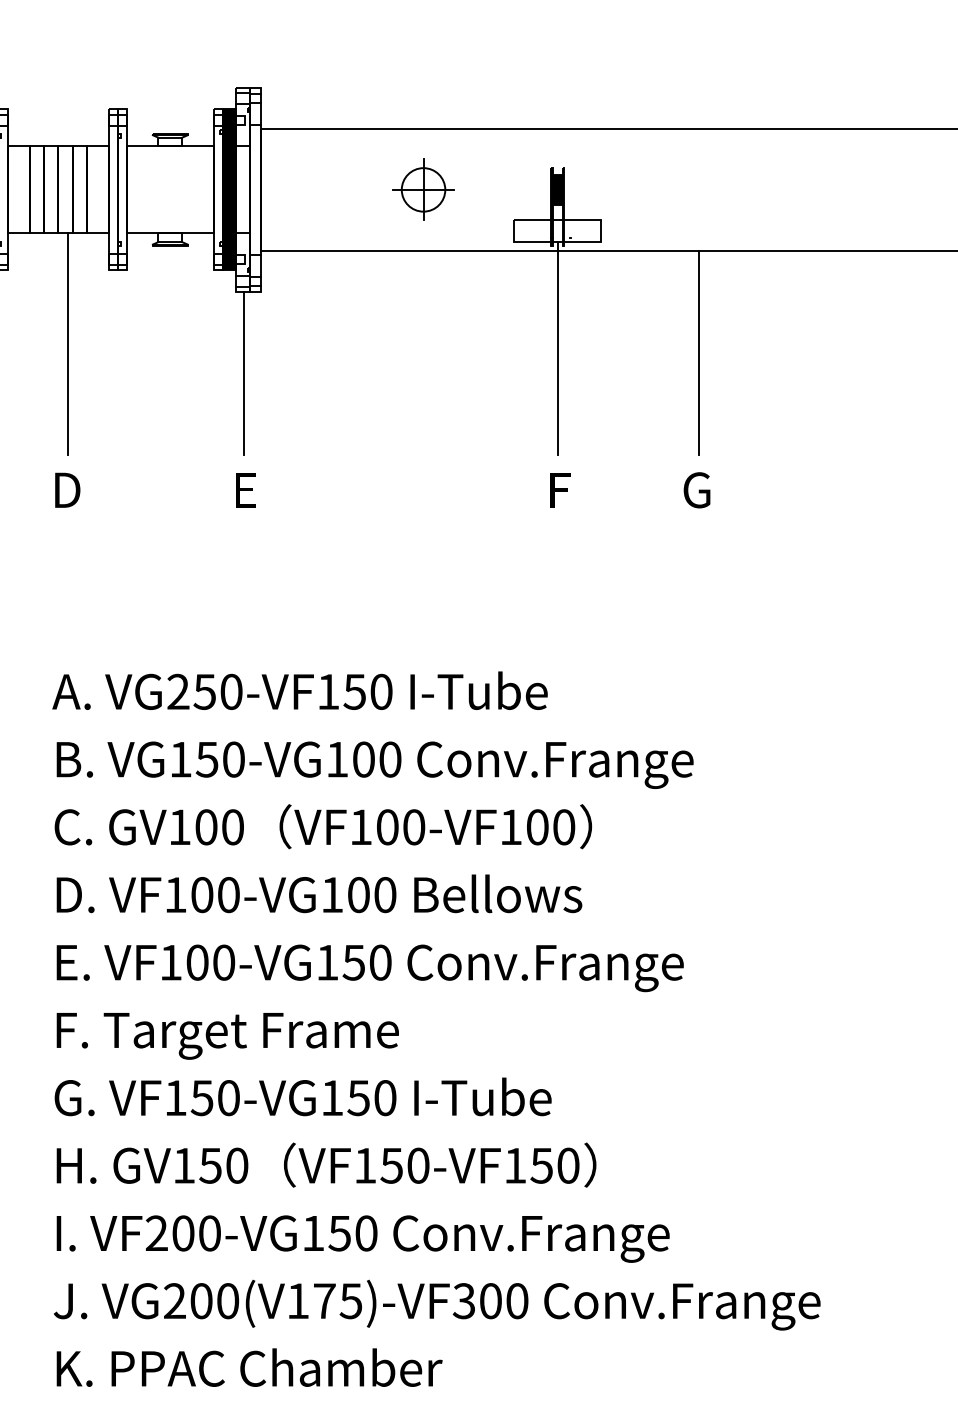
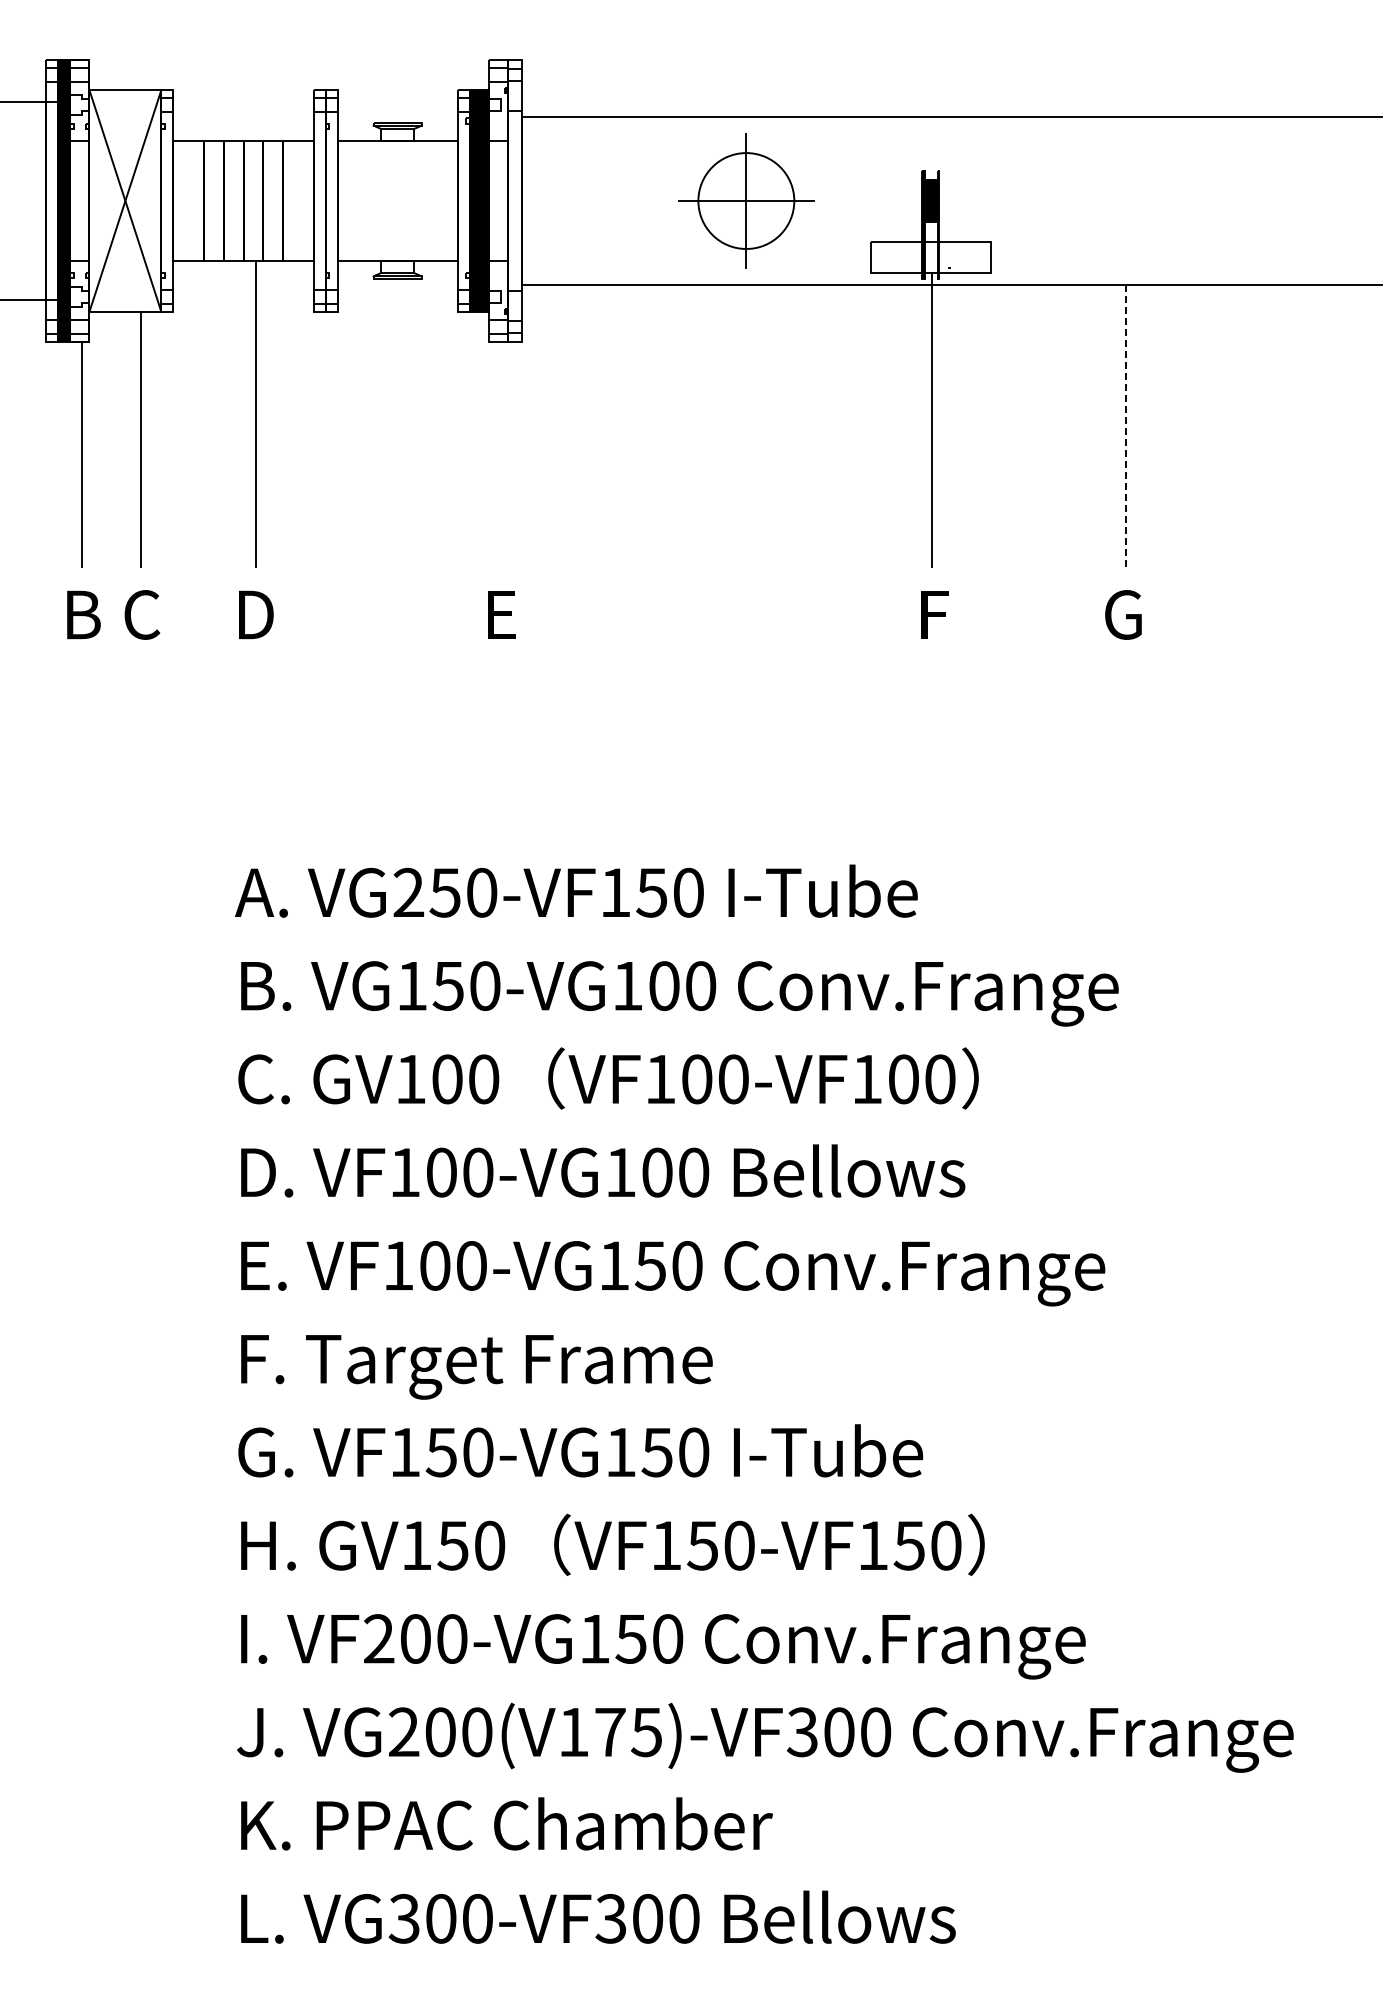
part: (423, 189) -> (746, 200), size x1.6
line: (698, 352) -> (1125, 425), solid -> dashed
line: (244, 373) -> (499, 453), removed

